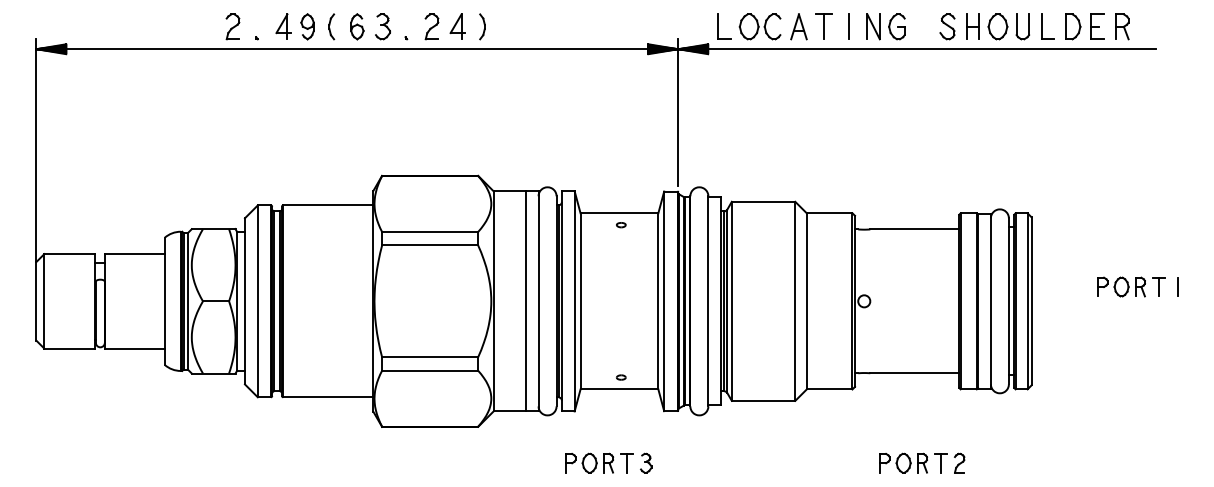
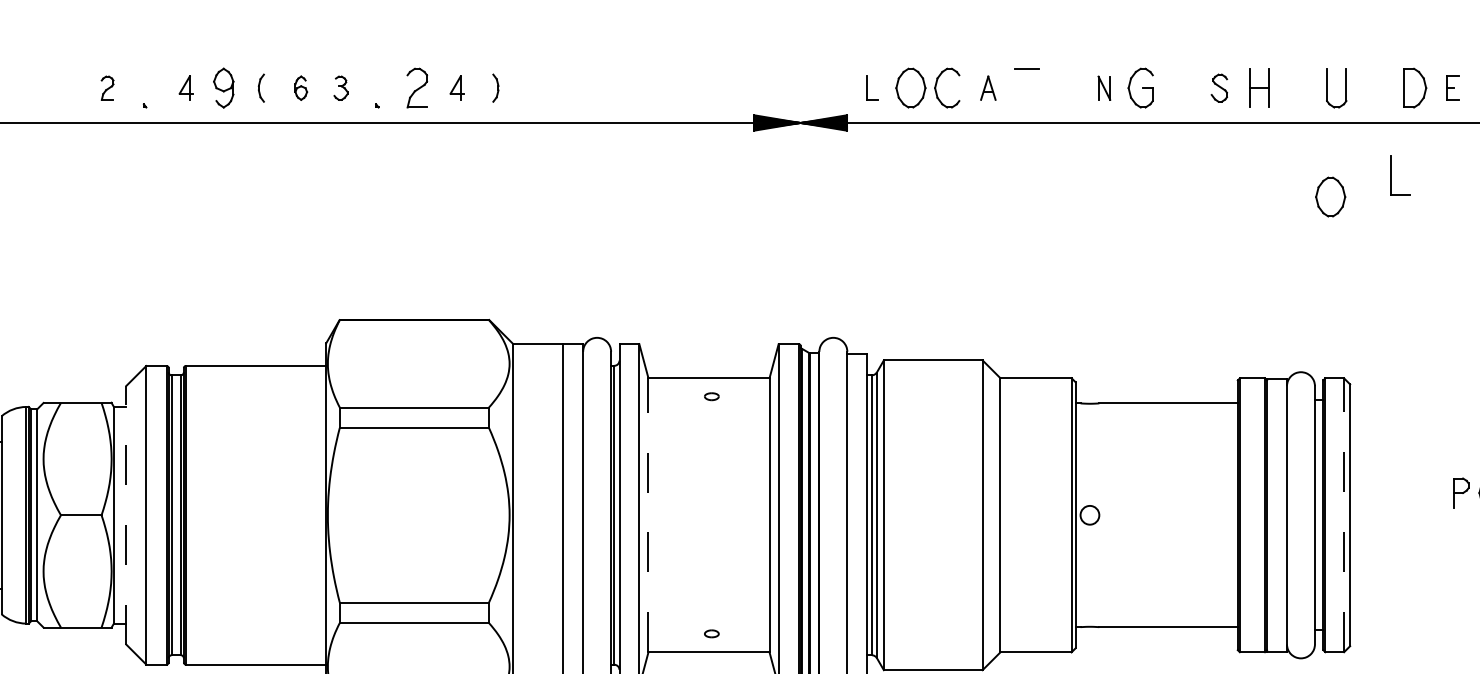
part: (232, 26) -> (106, 87), size x0.6
part: (283, 26) -> (186, 87), size x0.6
part: (331, 26) -> (260, 87), size x0.7
part: (357, 26) -> (301, 87), size x0.6
part: (382, 26) -> (340, 87), size x0.6
part: (457, 26) -> (456, 87), size x0.6
part: (482, 26) -> (495, 87), size x0.7
part: (724, 26) -> (872, 87), size x0.6
part: (798, 26) -> (987, 87), size x0.6
line: (823, 26) -> (1026, 87), removed
line: (848, 26) -> (1065, 87), removed
part: (873, 26) -> (1104, 87), size x0.6
part: (947, 26) -> (1219, 87), size x0.7
part: (997, 26) -> (1329, 196), moved
part: (1047, 26) -> (1399, 174), moved
part: (1097, 26) -> (1452, 87), size x0.6
line: (678, 112) -> (800, 221), removed
line: (244, 300) -> (125, 513), solid -> dashed
line: (580, 300) -> (648, 513), solid -> dashed
line: (1027, 301) -> (1343, 515), solid -> dashed

